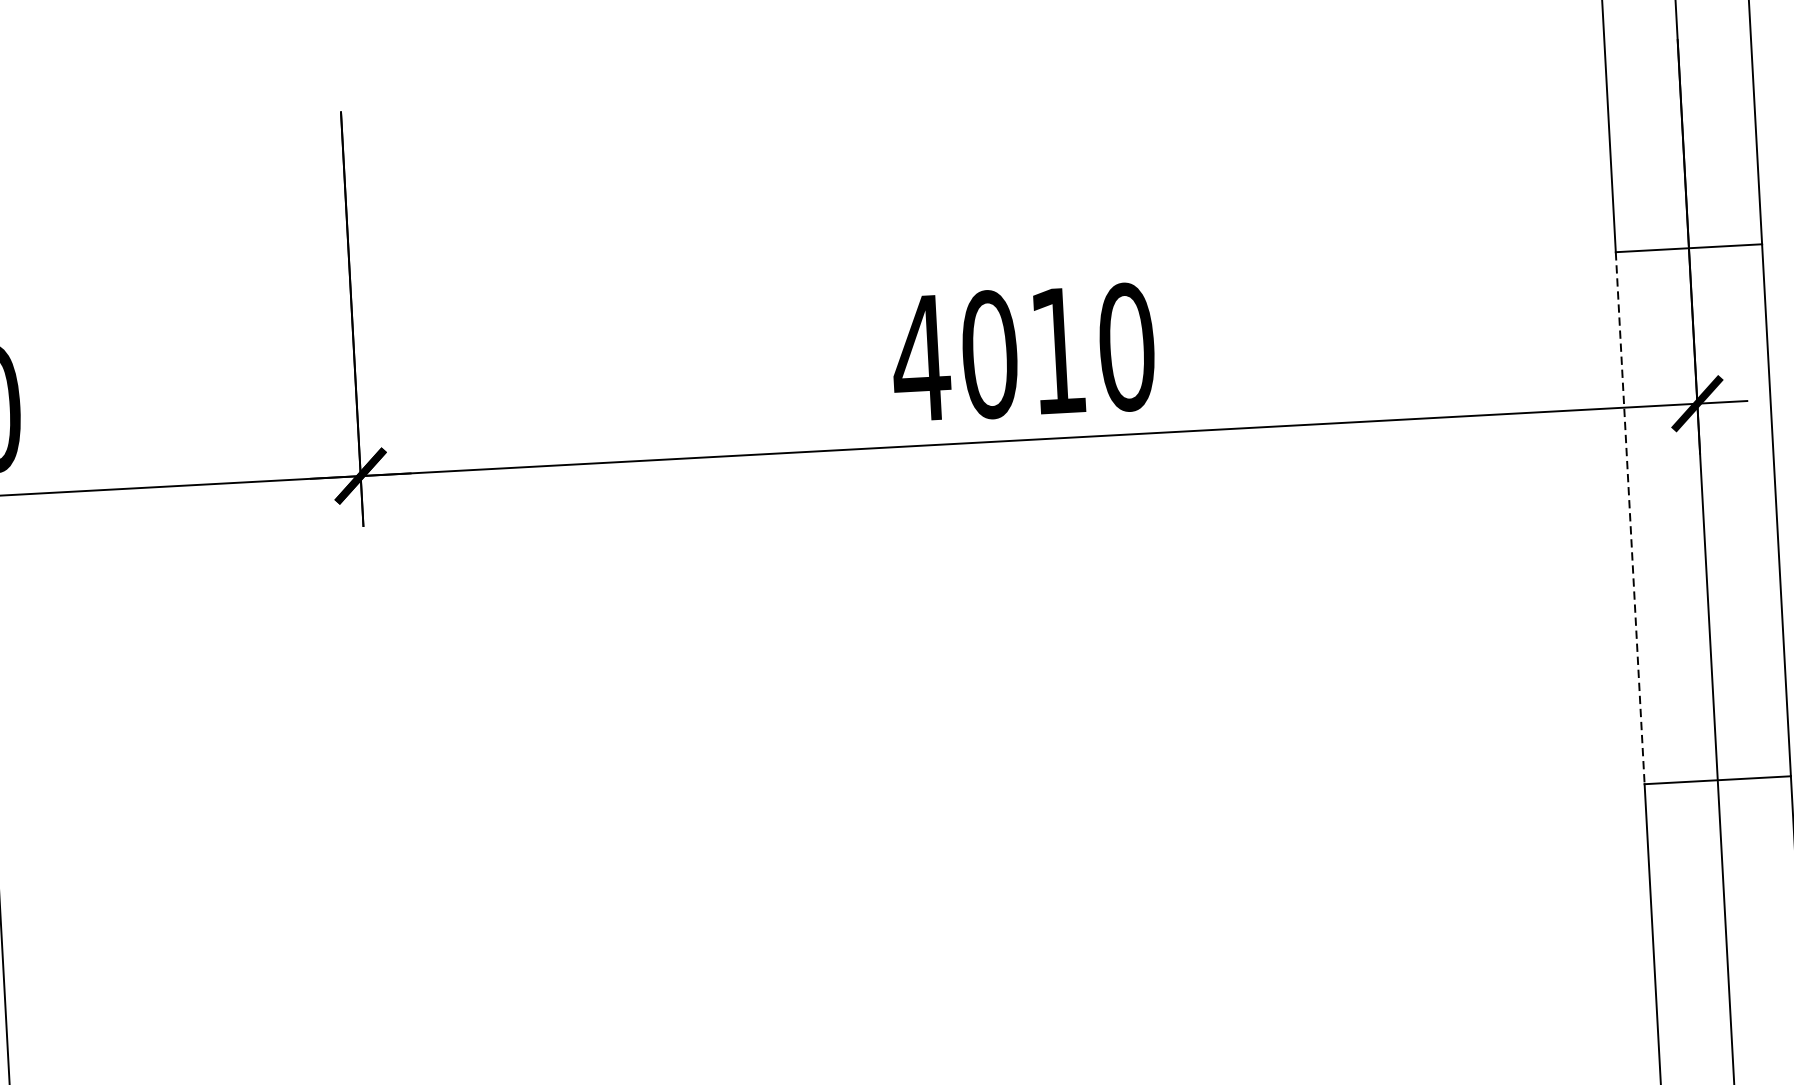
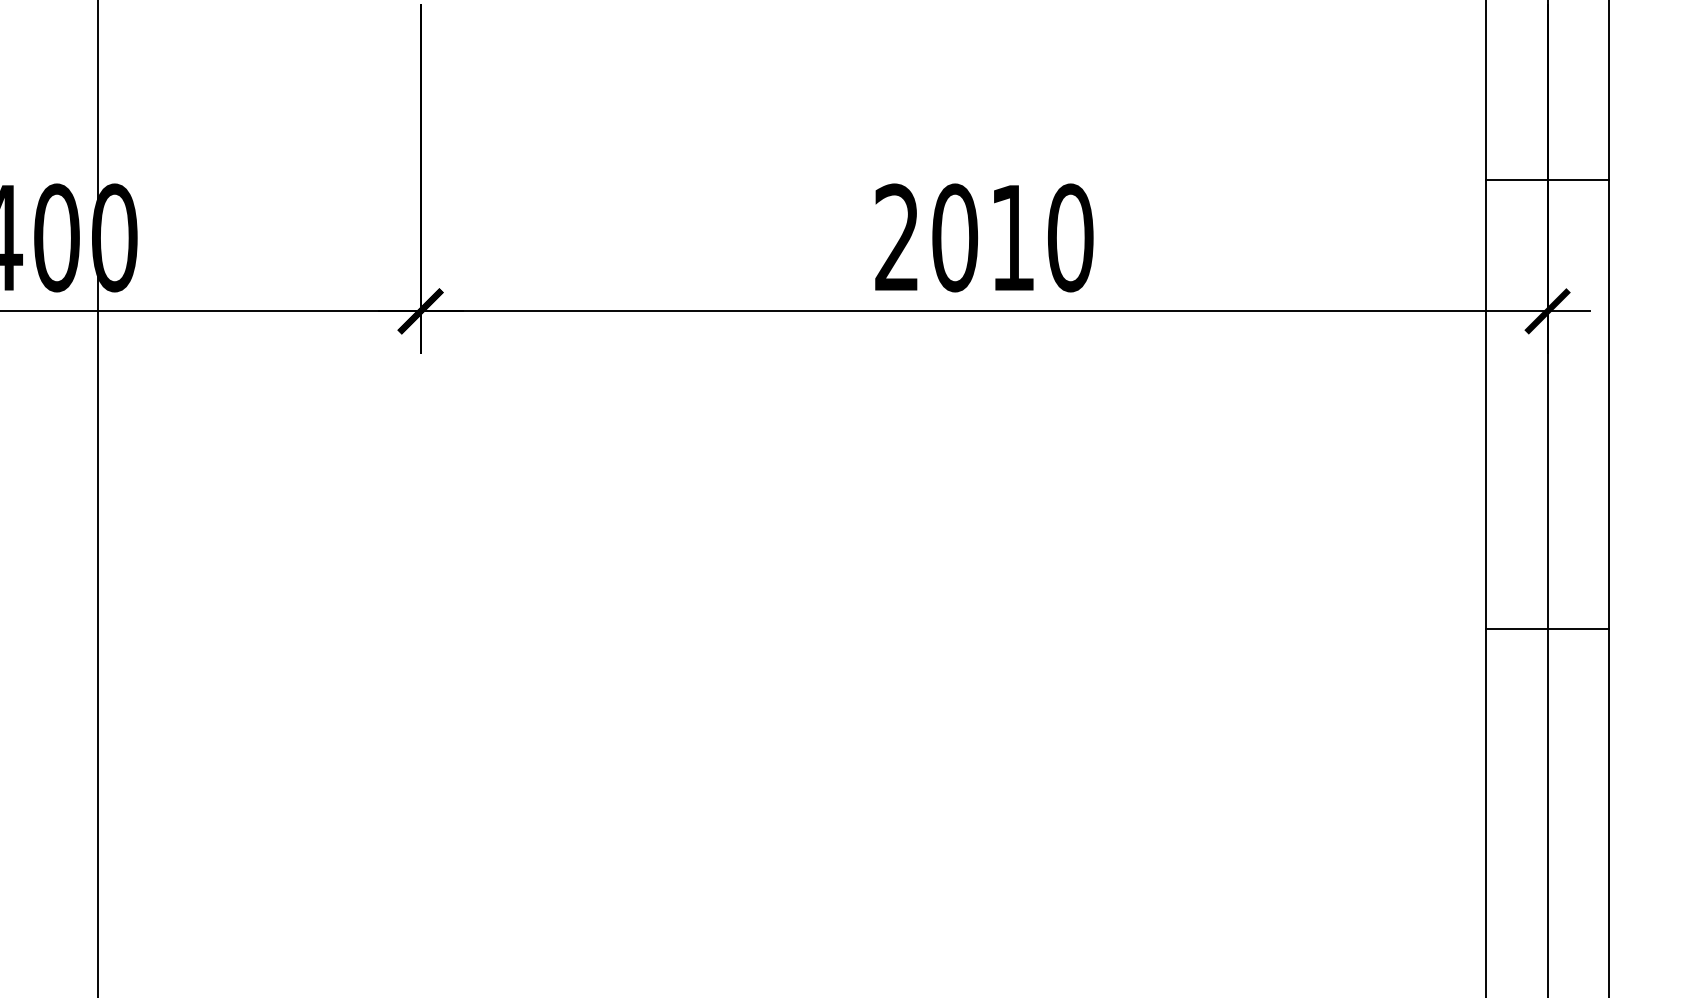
text: (921, 356) -> (897, 236), 4010 -> 2010
line: (1629, 519) -> (1485, 405), dashed -> solid

